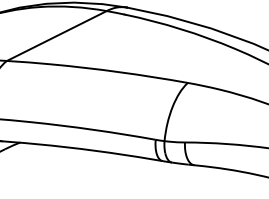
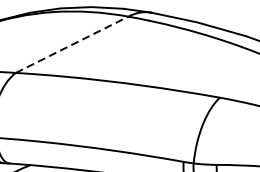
line: (56, 36) -> (71, 45), solid -> dashed

